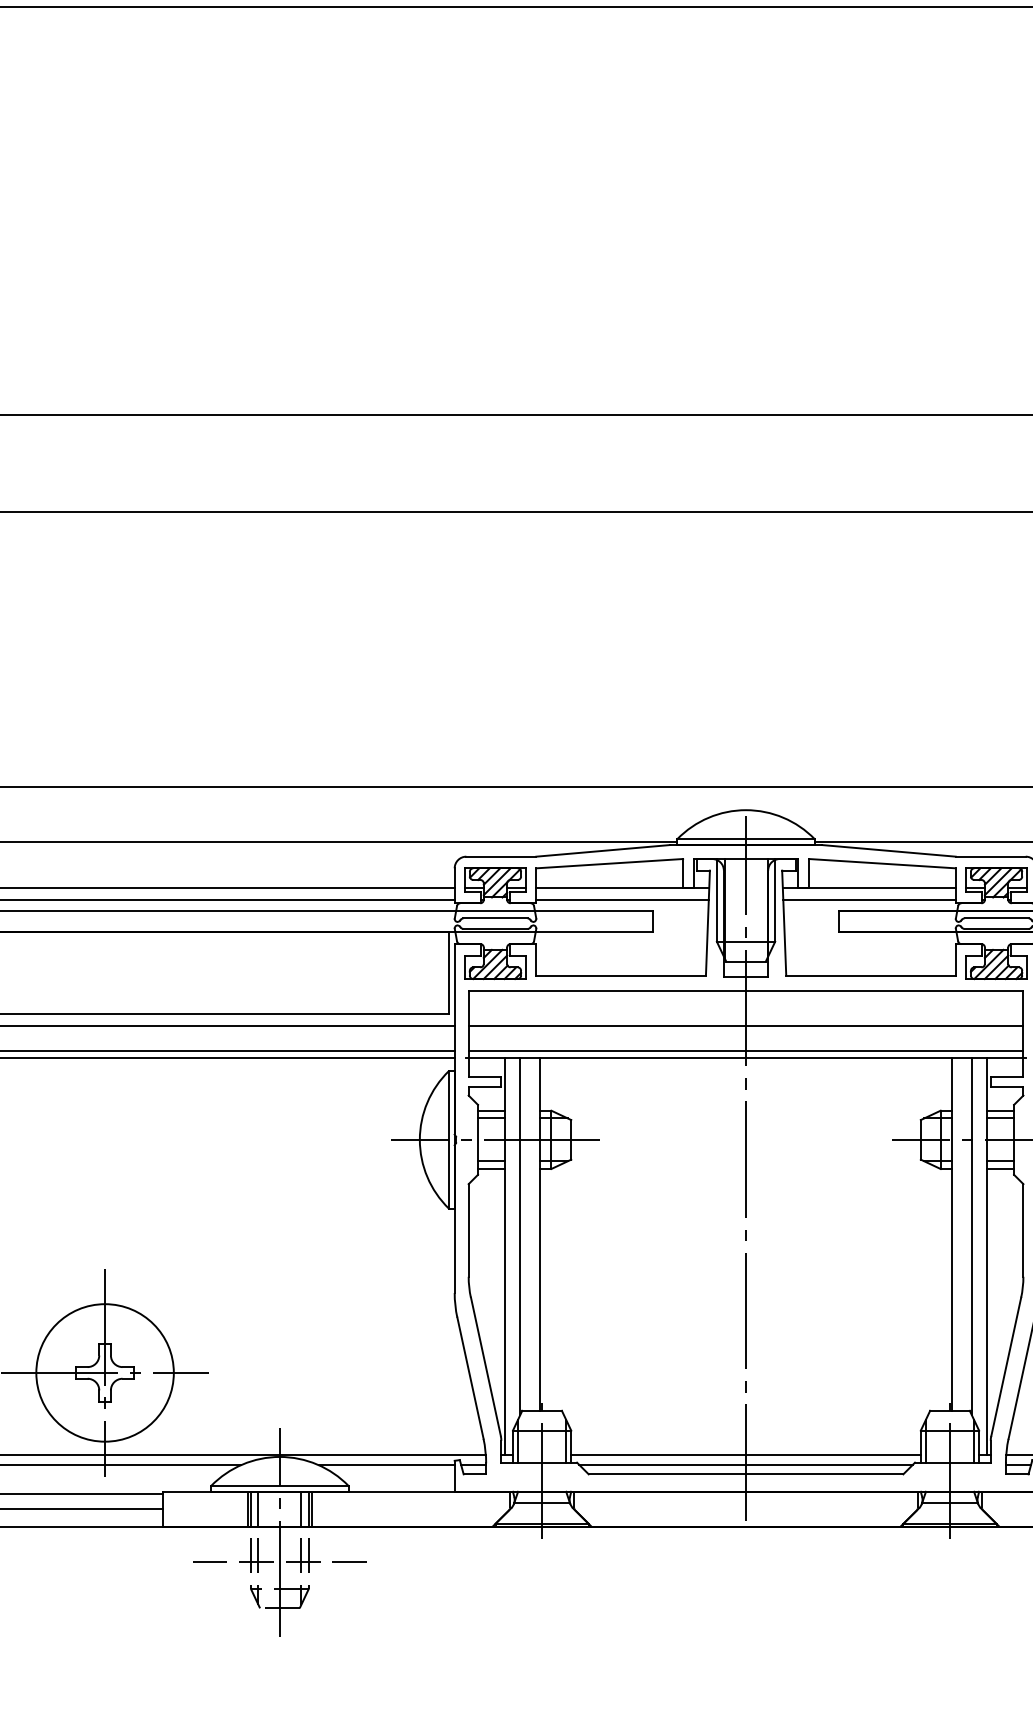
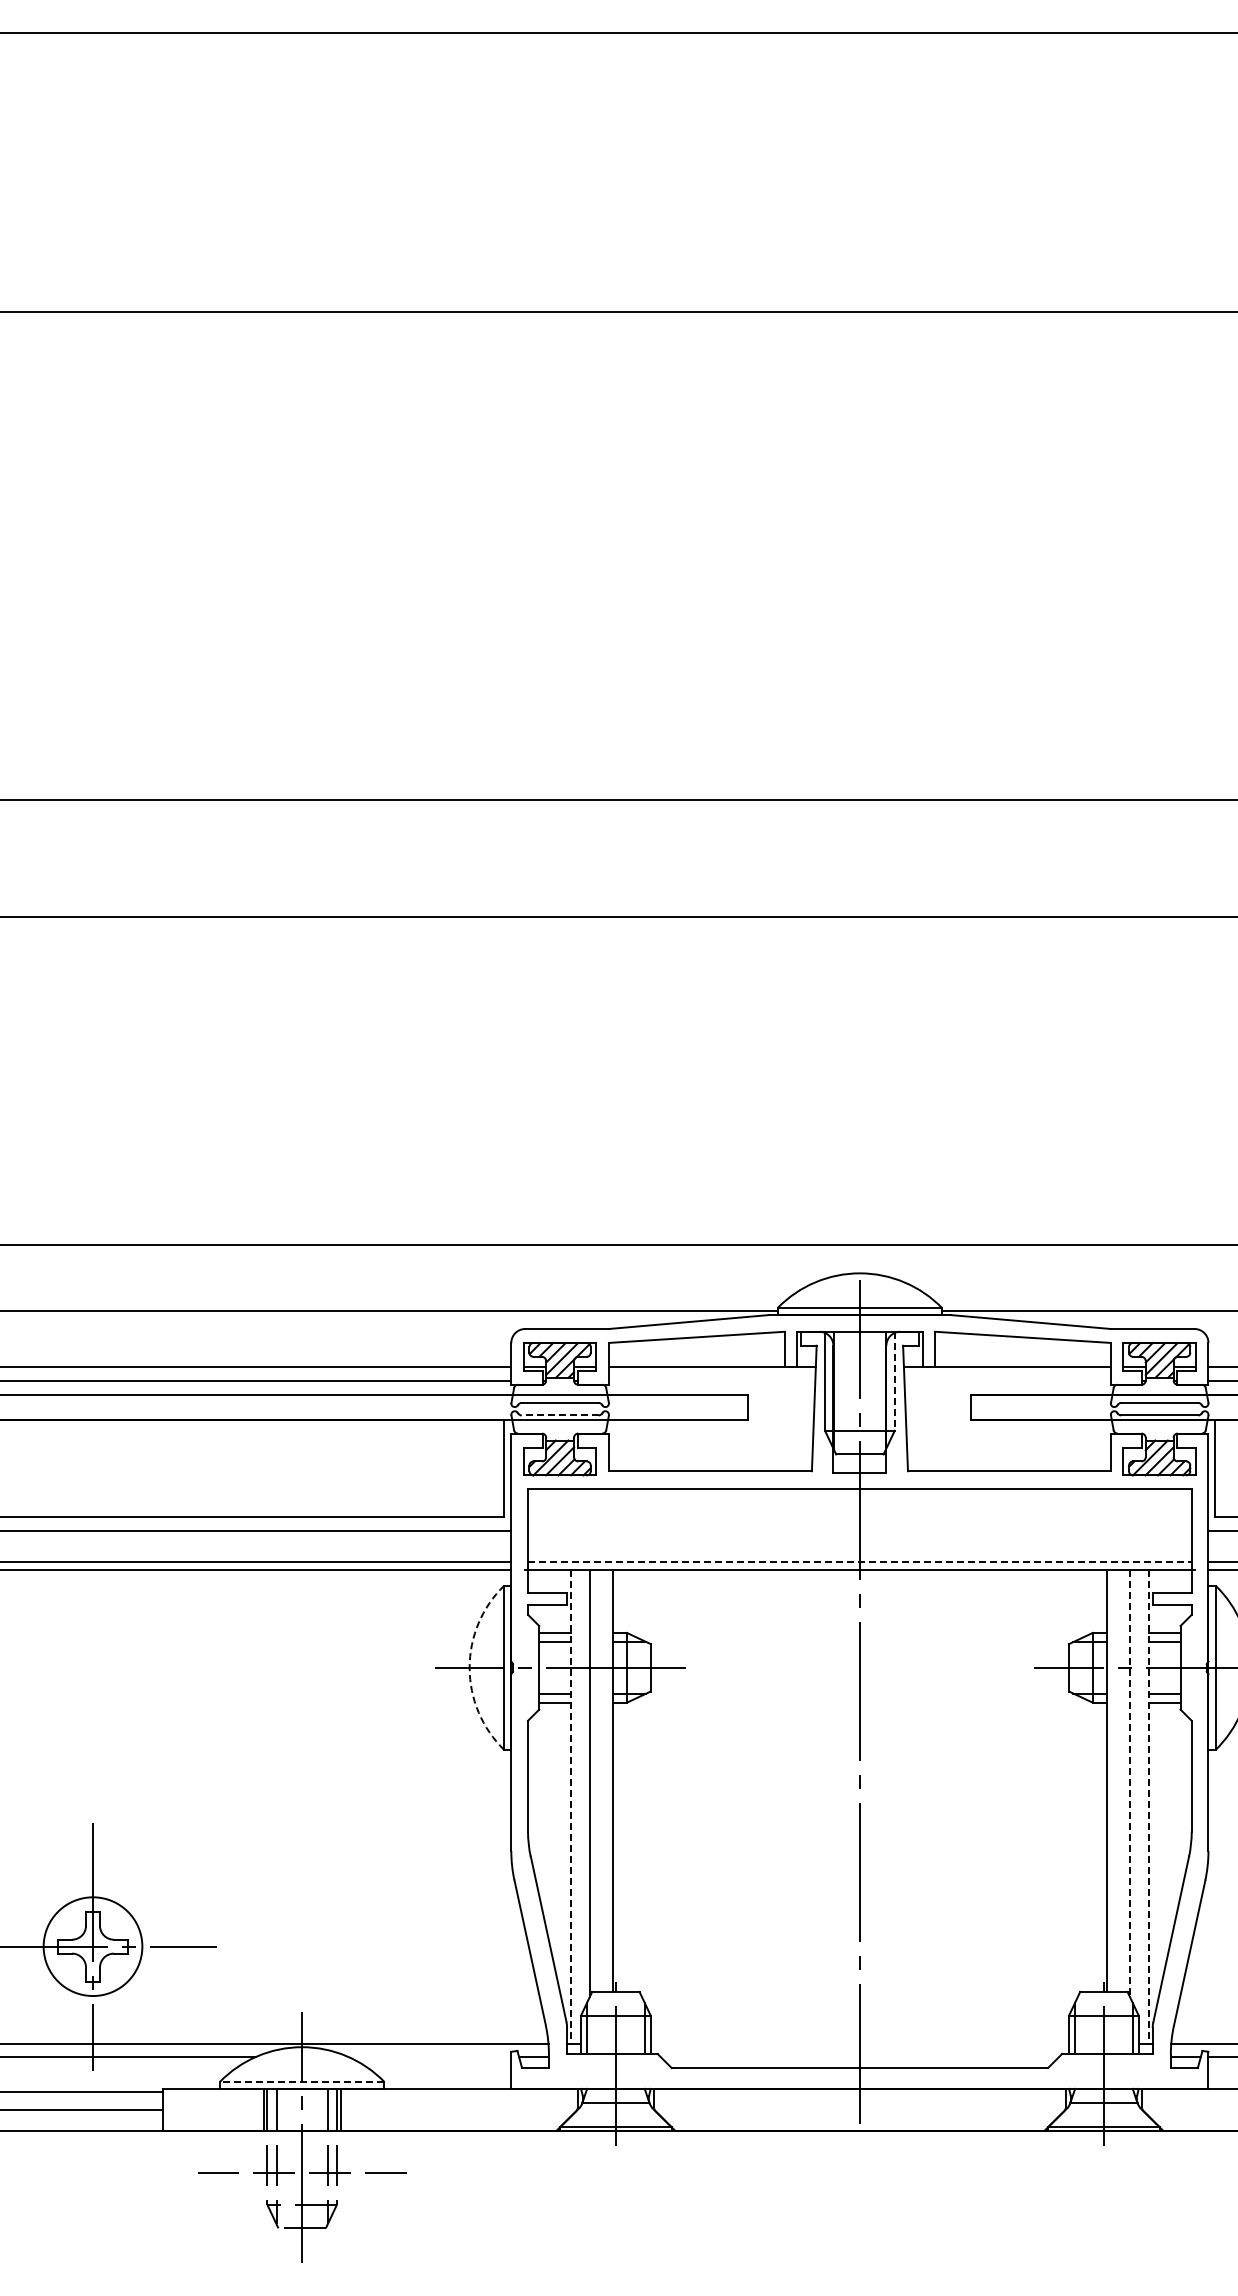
line: (622, 899) -> (711, 1380), removed
line: (869, 899) -> (1007, 1380), removed
line: (774, 900) -> (894, 1381), solid -> dashed
line: (494, 928) -> (559, 1415), solid -> dashed
line: (745, 1025) -> (859, 1531), removed
line: (745, 1051) -> (859, 1561), solid -> dashed
arc: (419, 1139) -> (469, 1667), solid -> dashed
line: (971, 1237) -> (1129, 1784), solid -> dashed
line: (505, 1256) -> (571, 1807), solid -> dashed
line: (987, 1256) -> (1148, 1807), solid -> dashed
circle: (104, 1372) -> (92, 1946), size x0.6
line: (745, 1454) -> (859, 2044), removed
line: (386, 1464) -> (429, 2056), removed
line: (745, 1464) -> (859, 2056), removed
line: (279, 1485) -> (301, 2081), solid -> dashed

